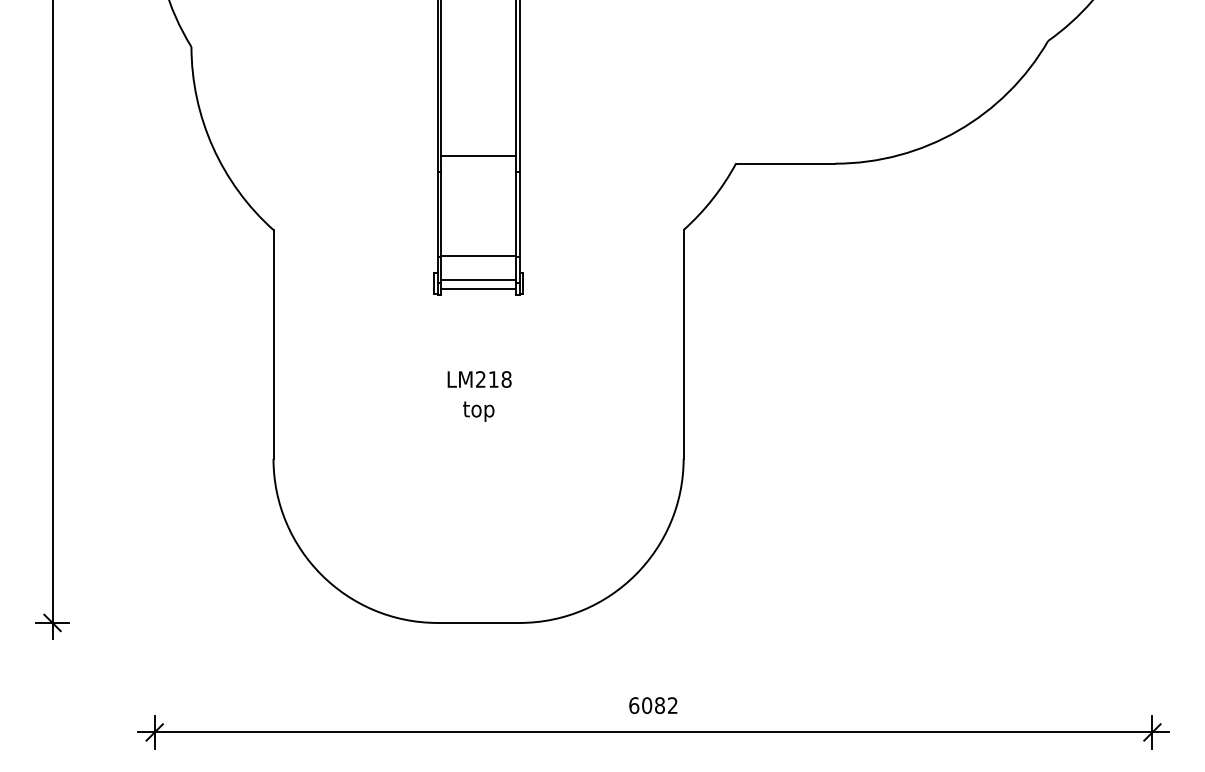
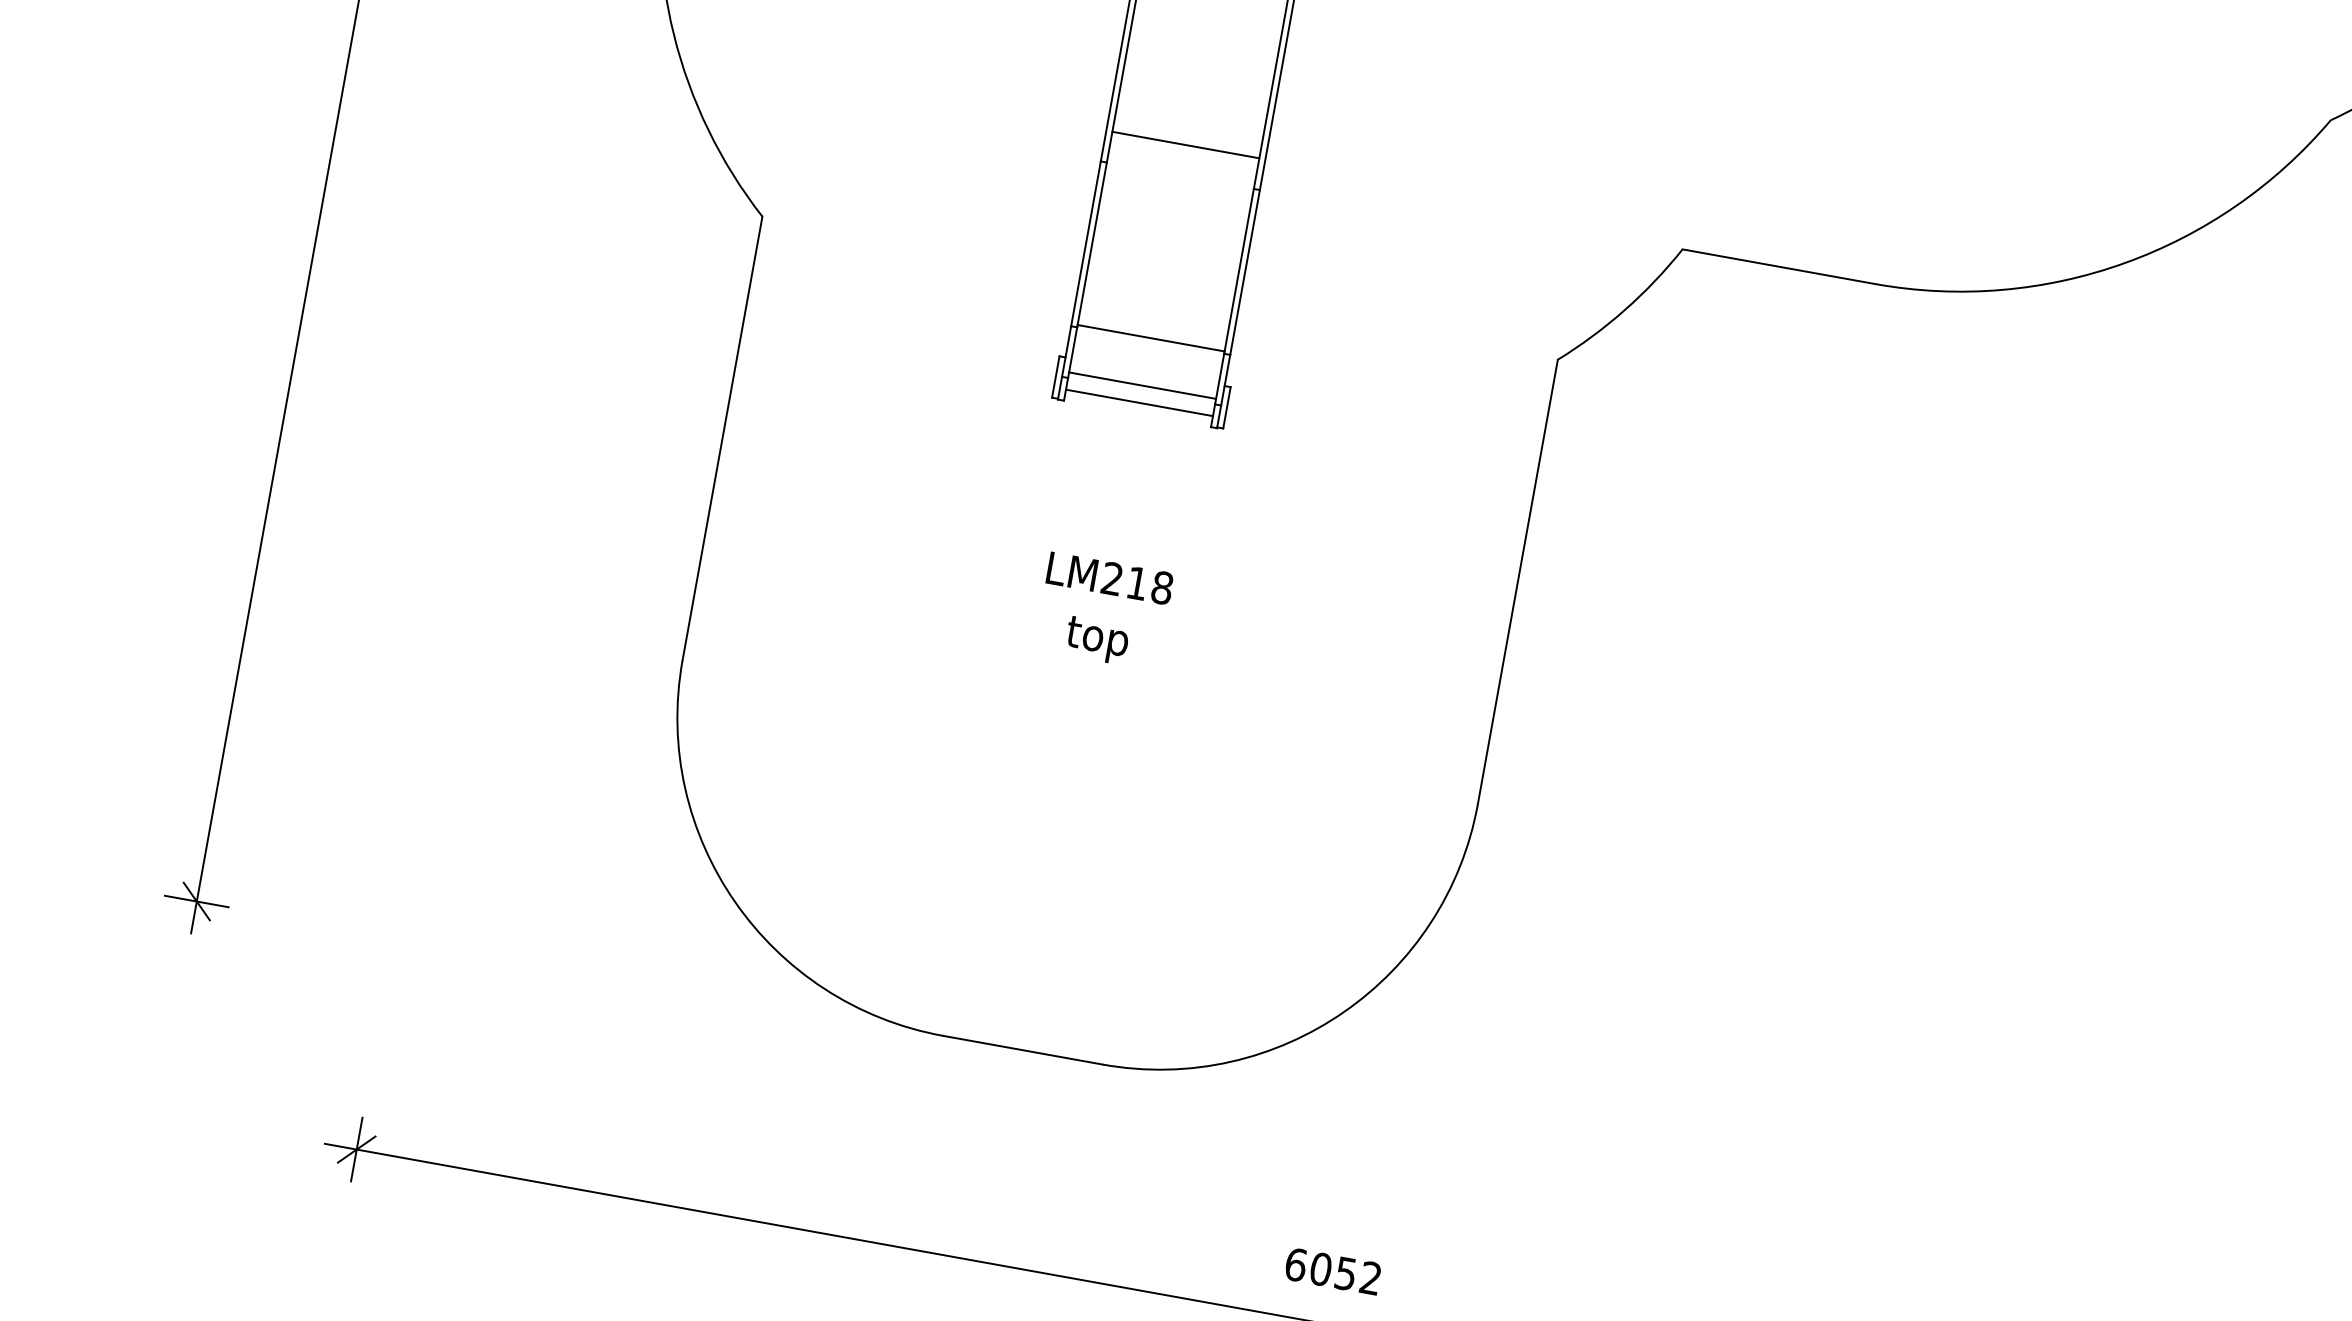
text: (659, 705) -> (1345, 1273), 6082 -> 6052

